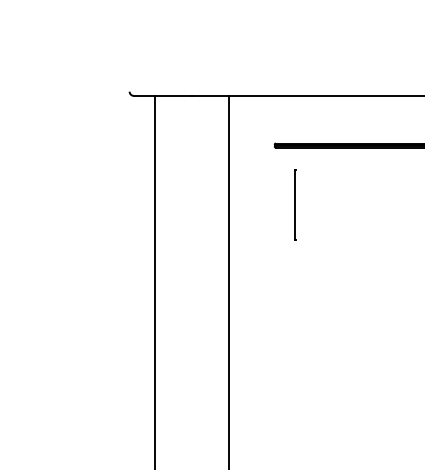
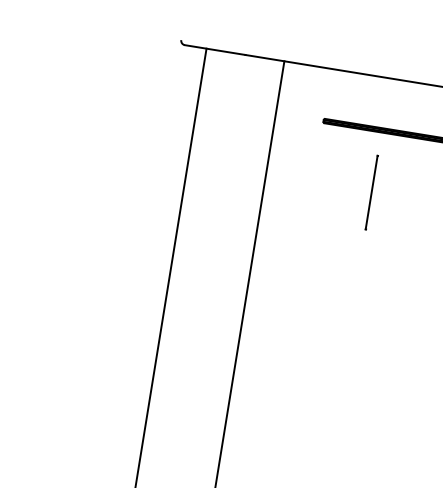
line: (295, 204) -> (371, 191), moved

